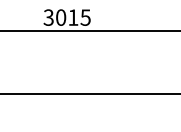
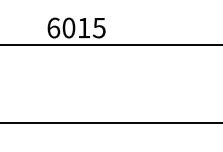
text: (48, 17) -> (53, 27), 3015 -> 6015

